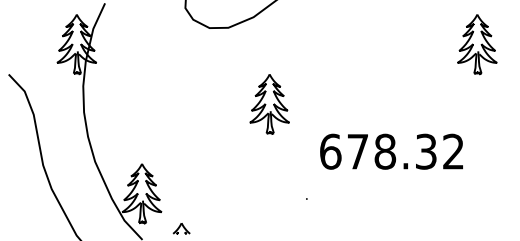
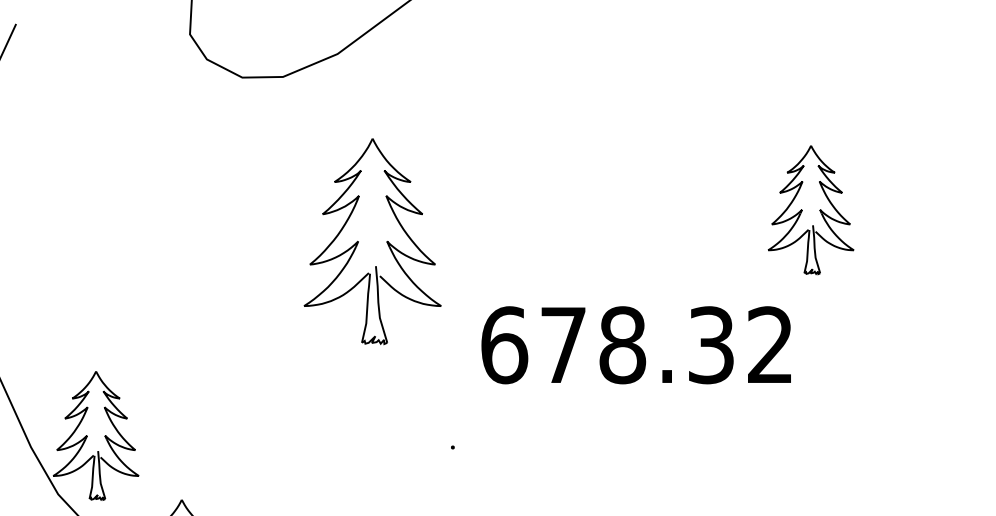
part: (477, 44) -> (811, 210), moved
part: (269, 104) -> (372, 242), size x1.6

